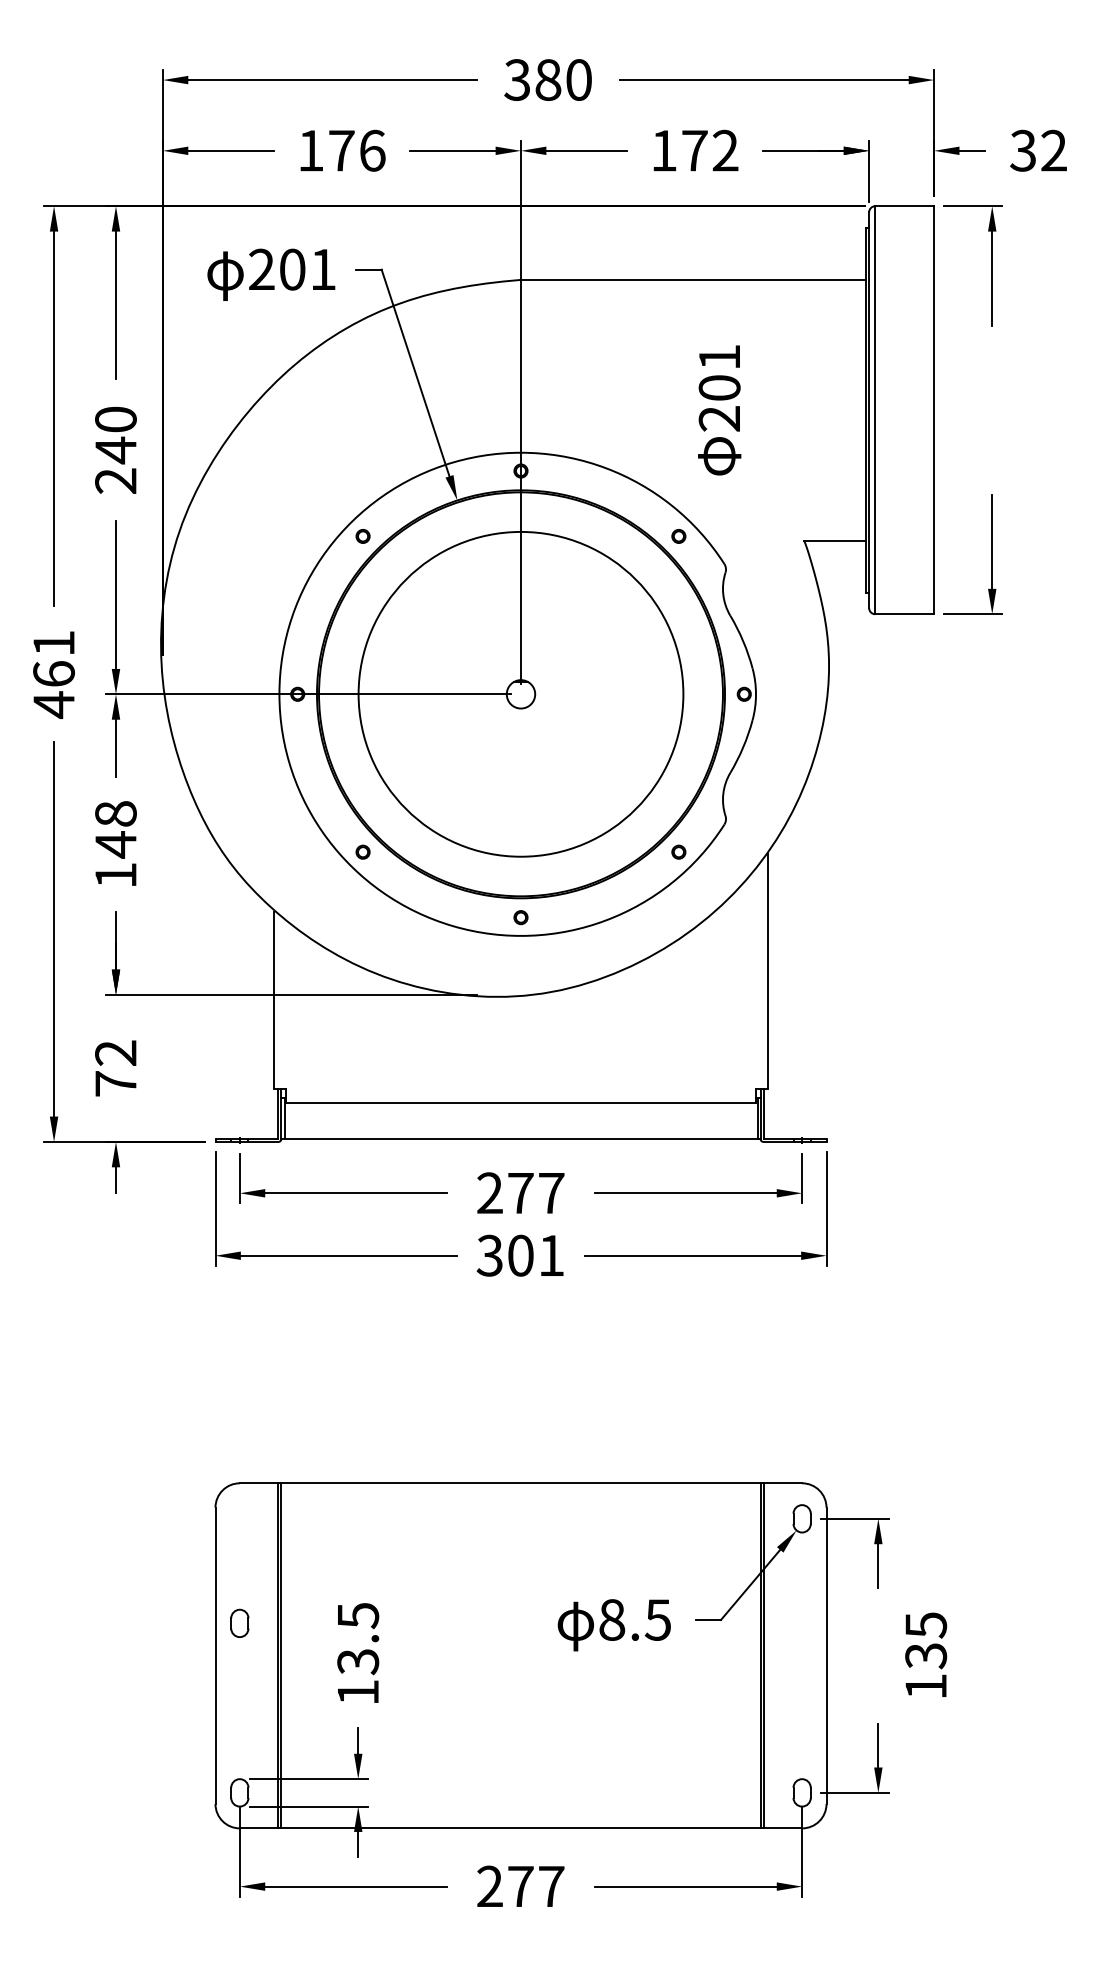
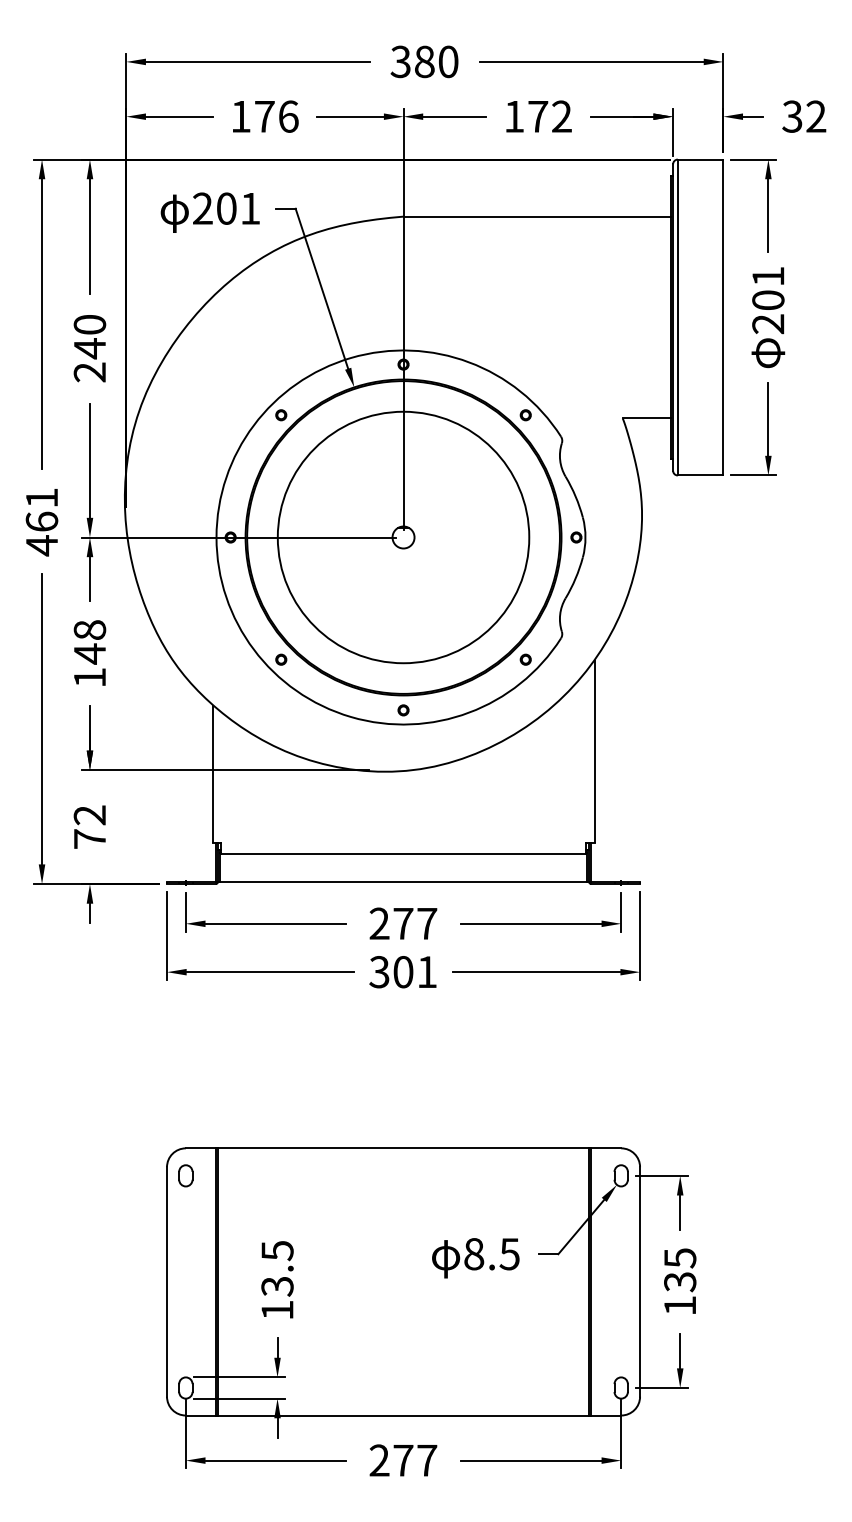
text: (719, 410) -> (768, 317), moved
part: (239, 1622) -> (185, 1175), moved
text: (926, 1653) -> (680, 1280), moved

